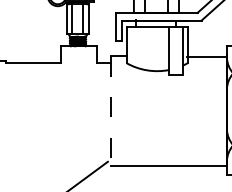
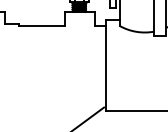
line: (110, 111) -> (106, 65), dashed -> solid

